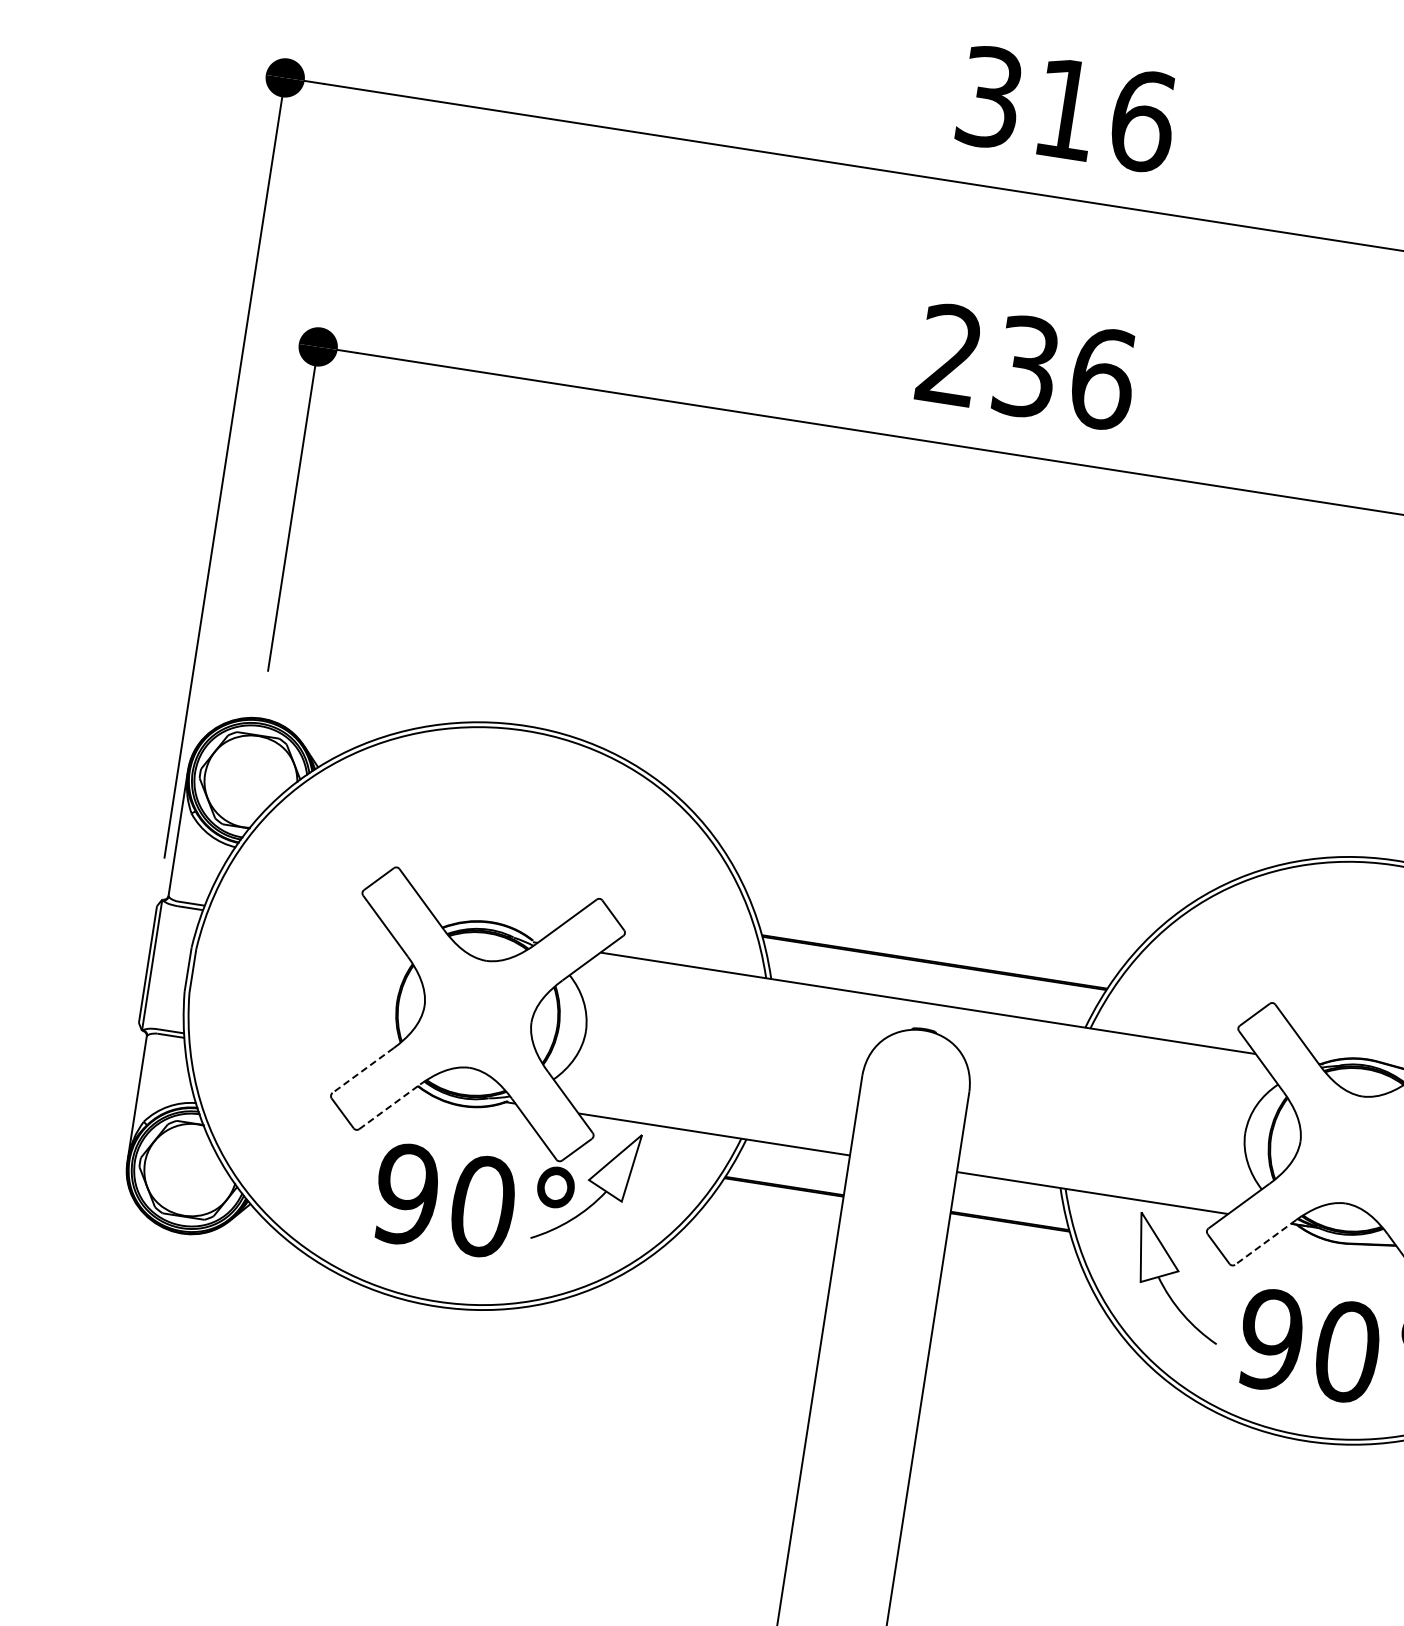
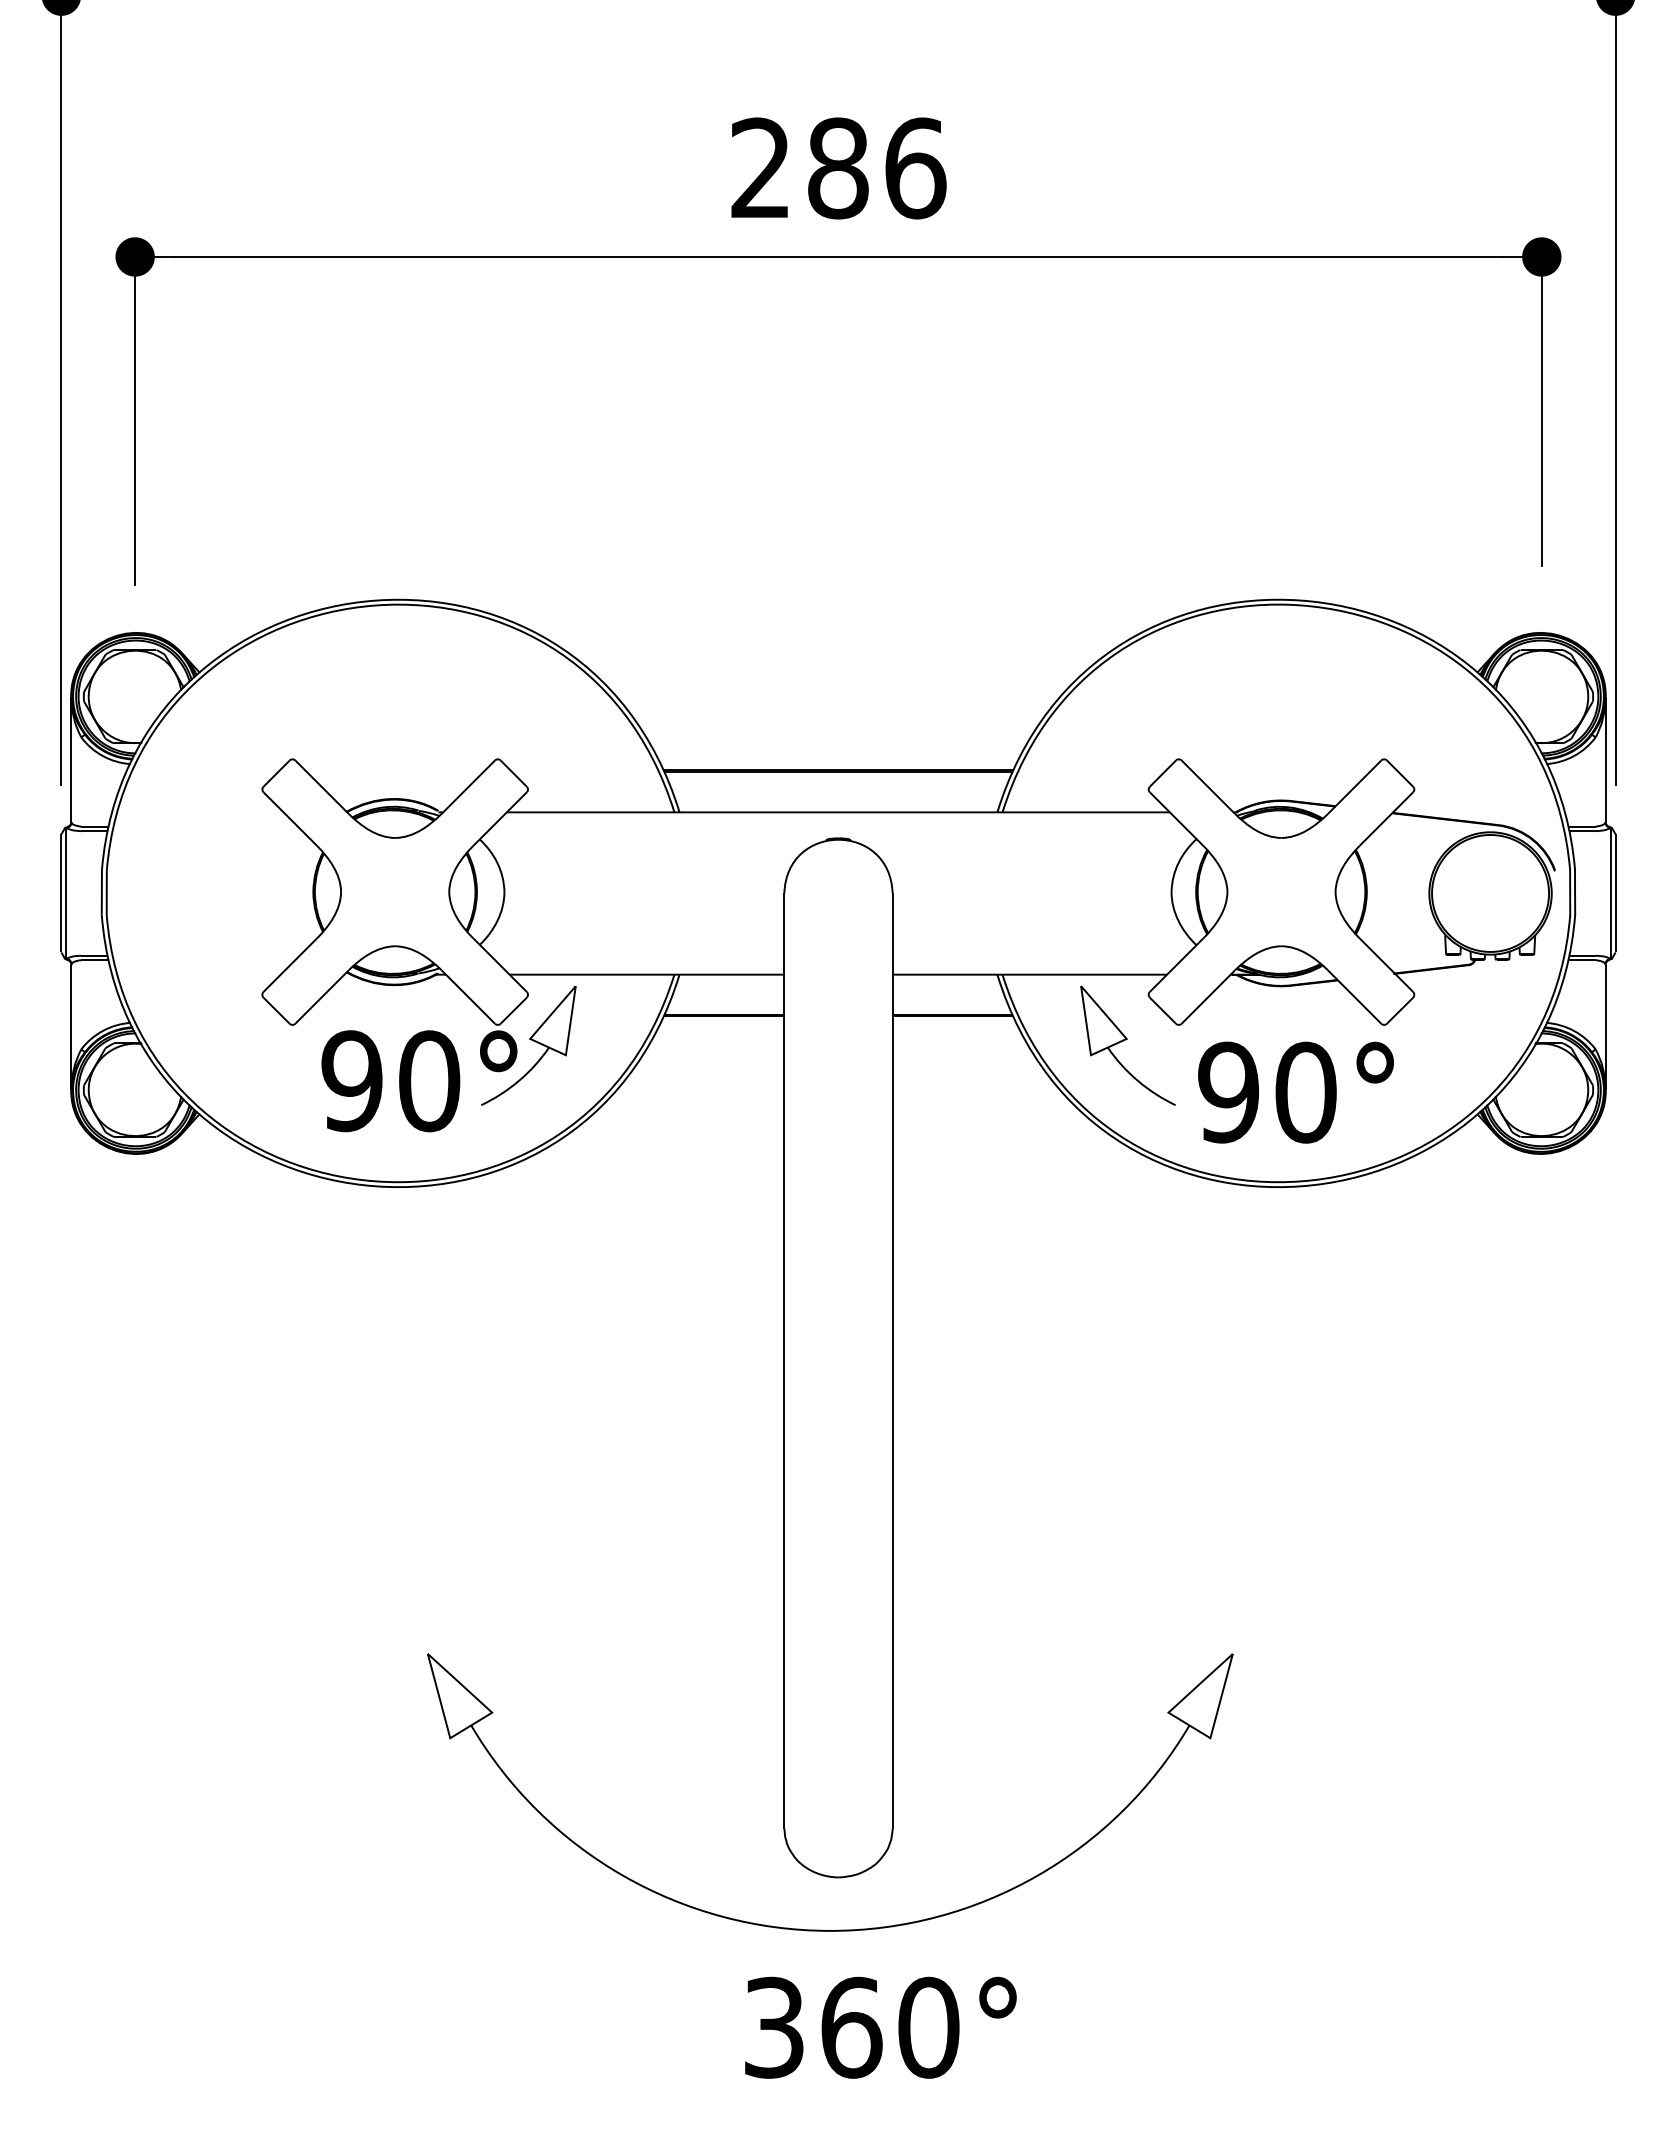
text: (1026, 367) -> (838, 168), 236 -> 286
line: (363, 1070) -> (290, 965), dashed -> solid
line: (390, 1107) -> (322, 997), dashed -> solid
line: (1265, 1242) -> (1208, 997), dashed -> solid

